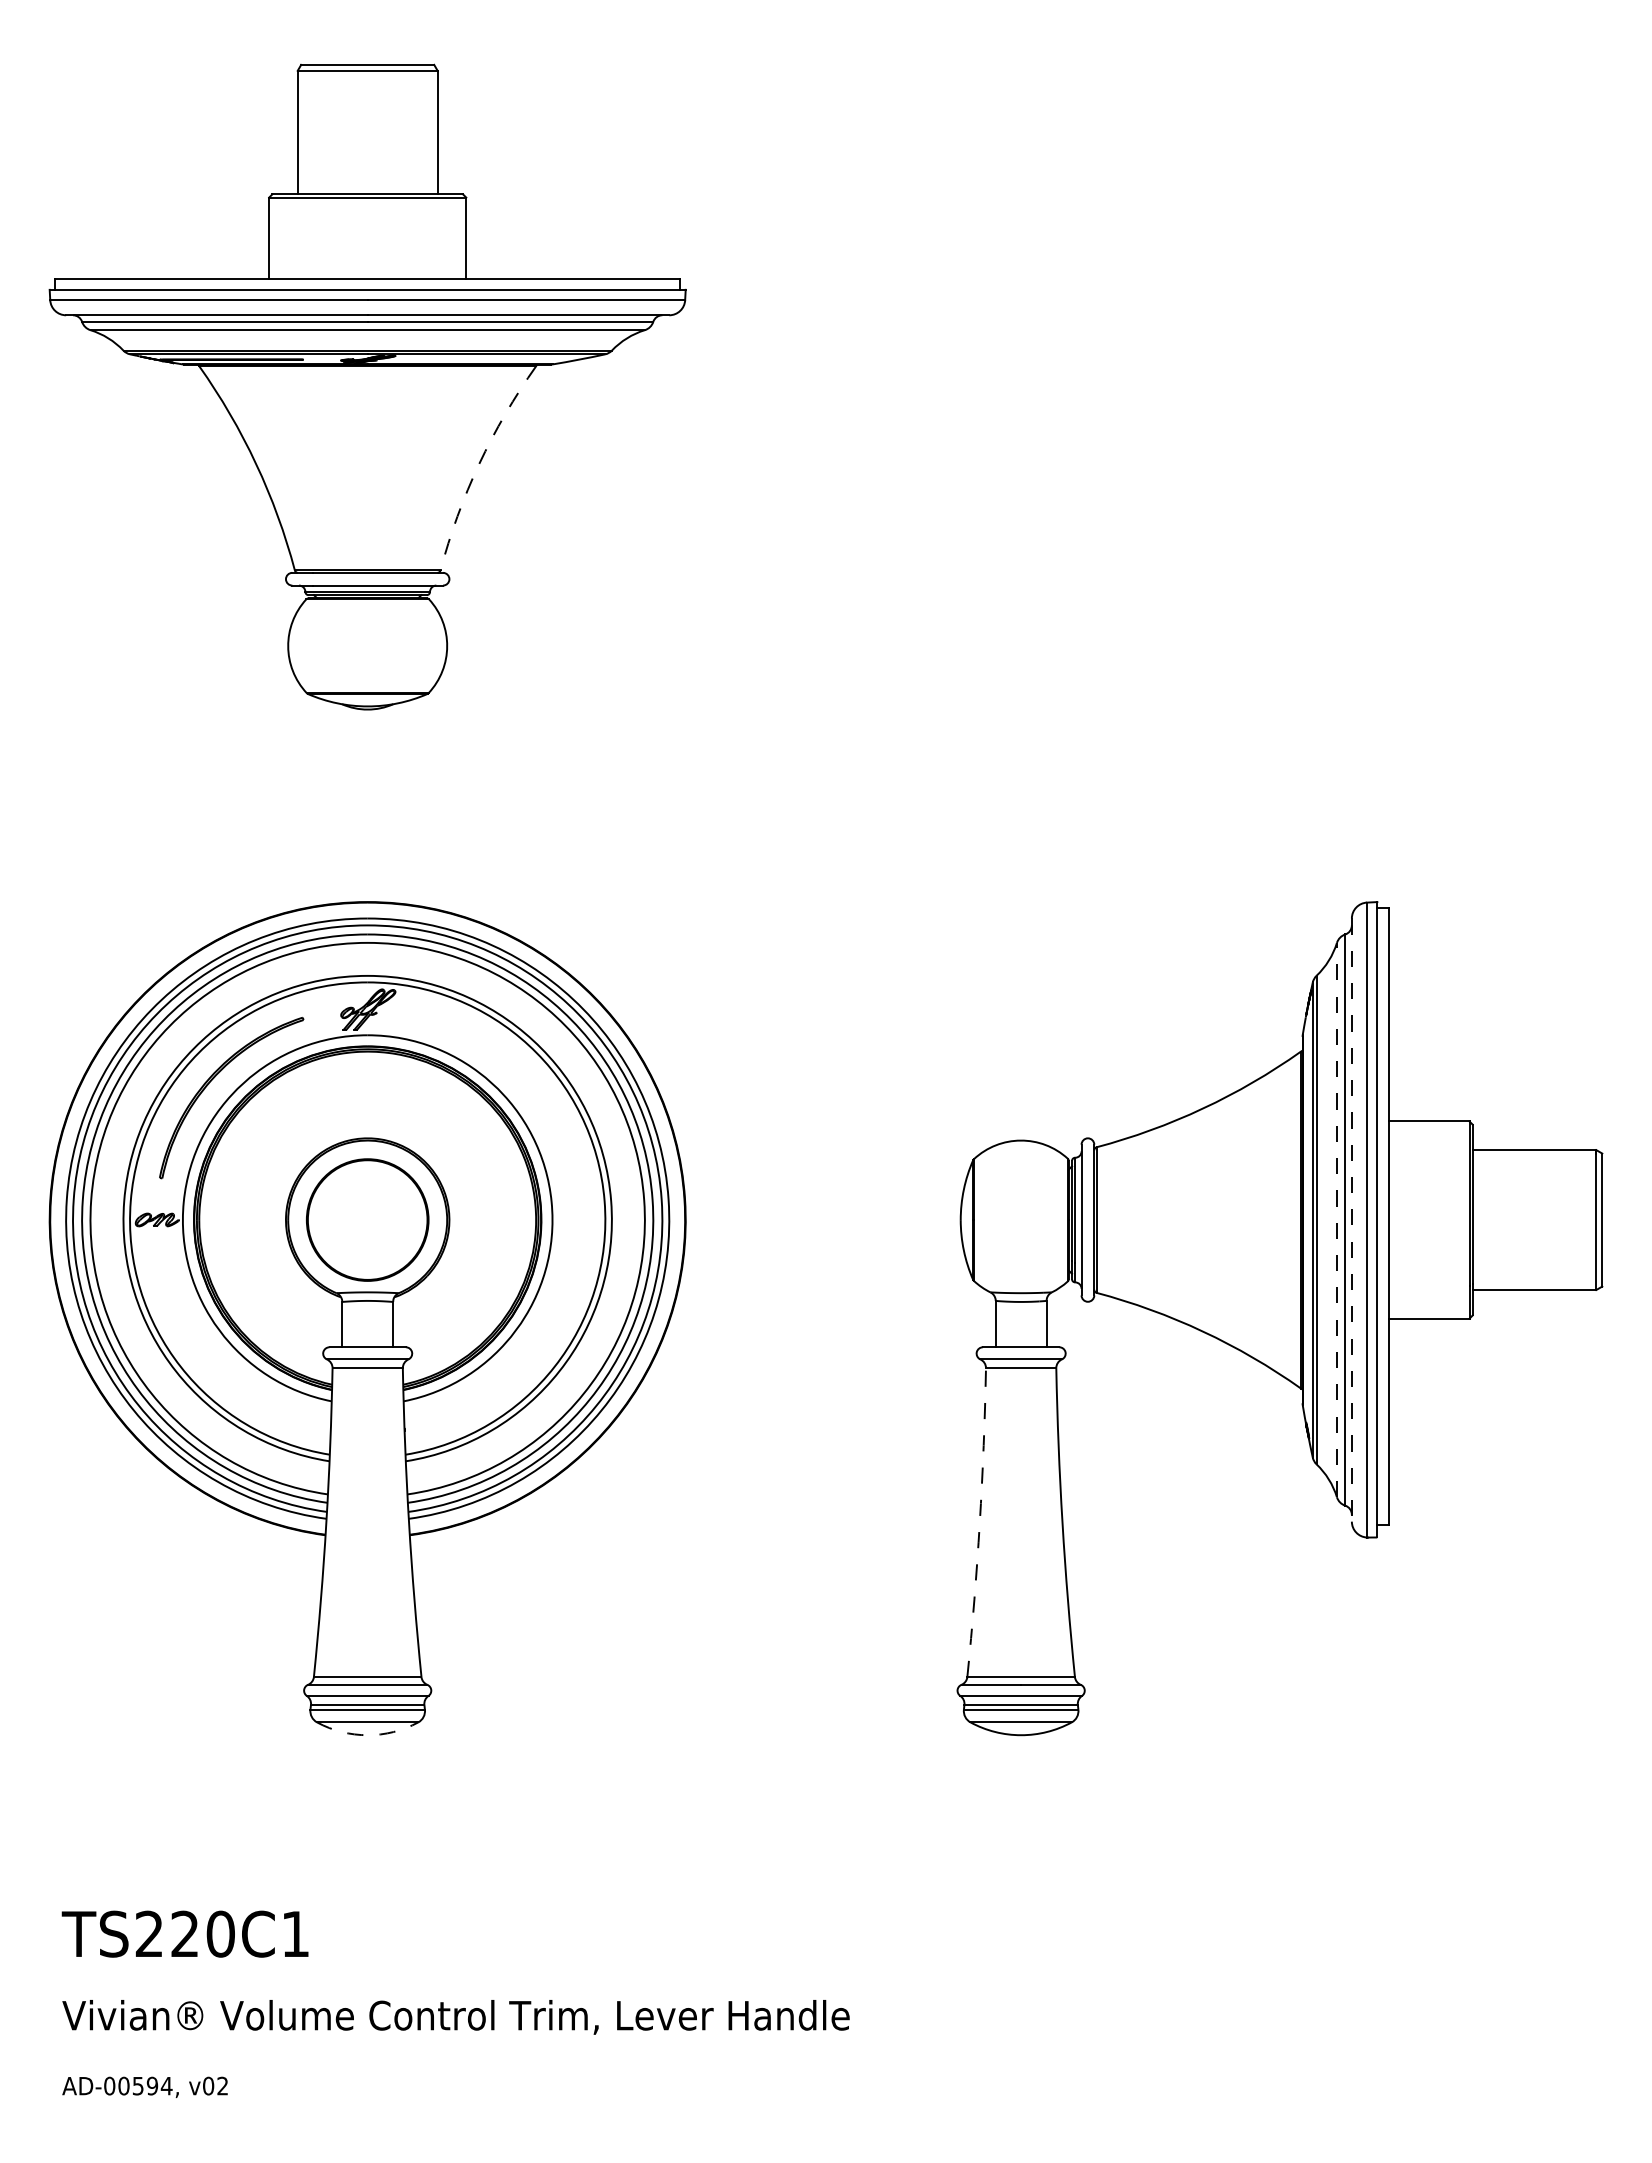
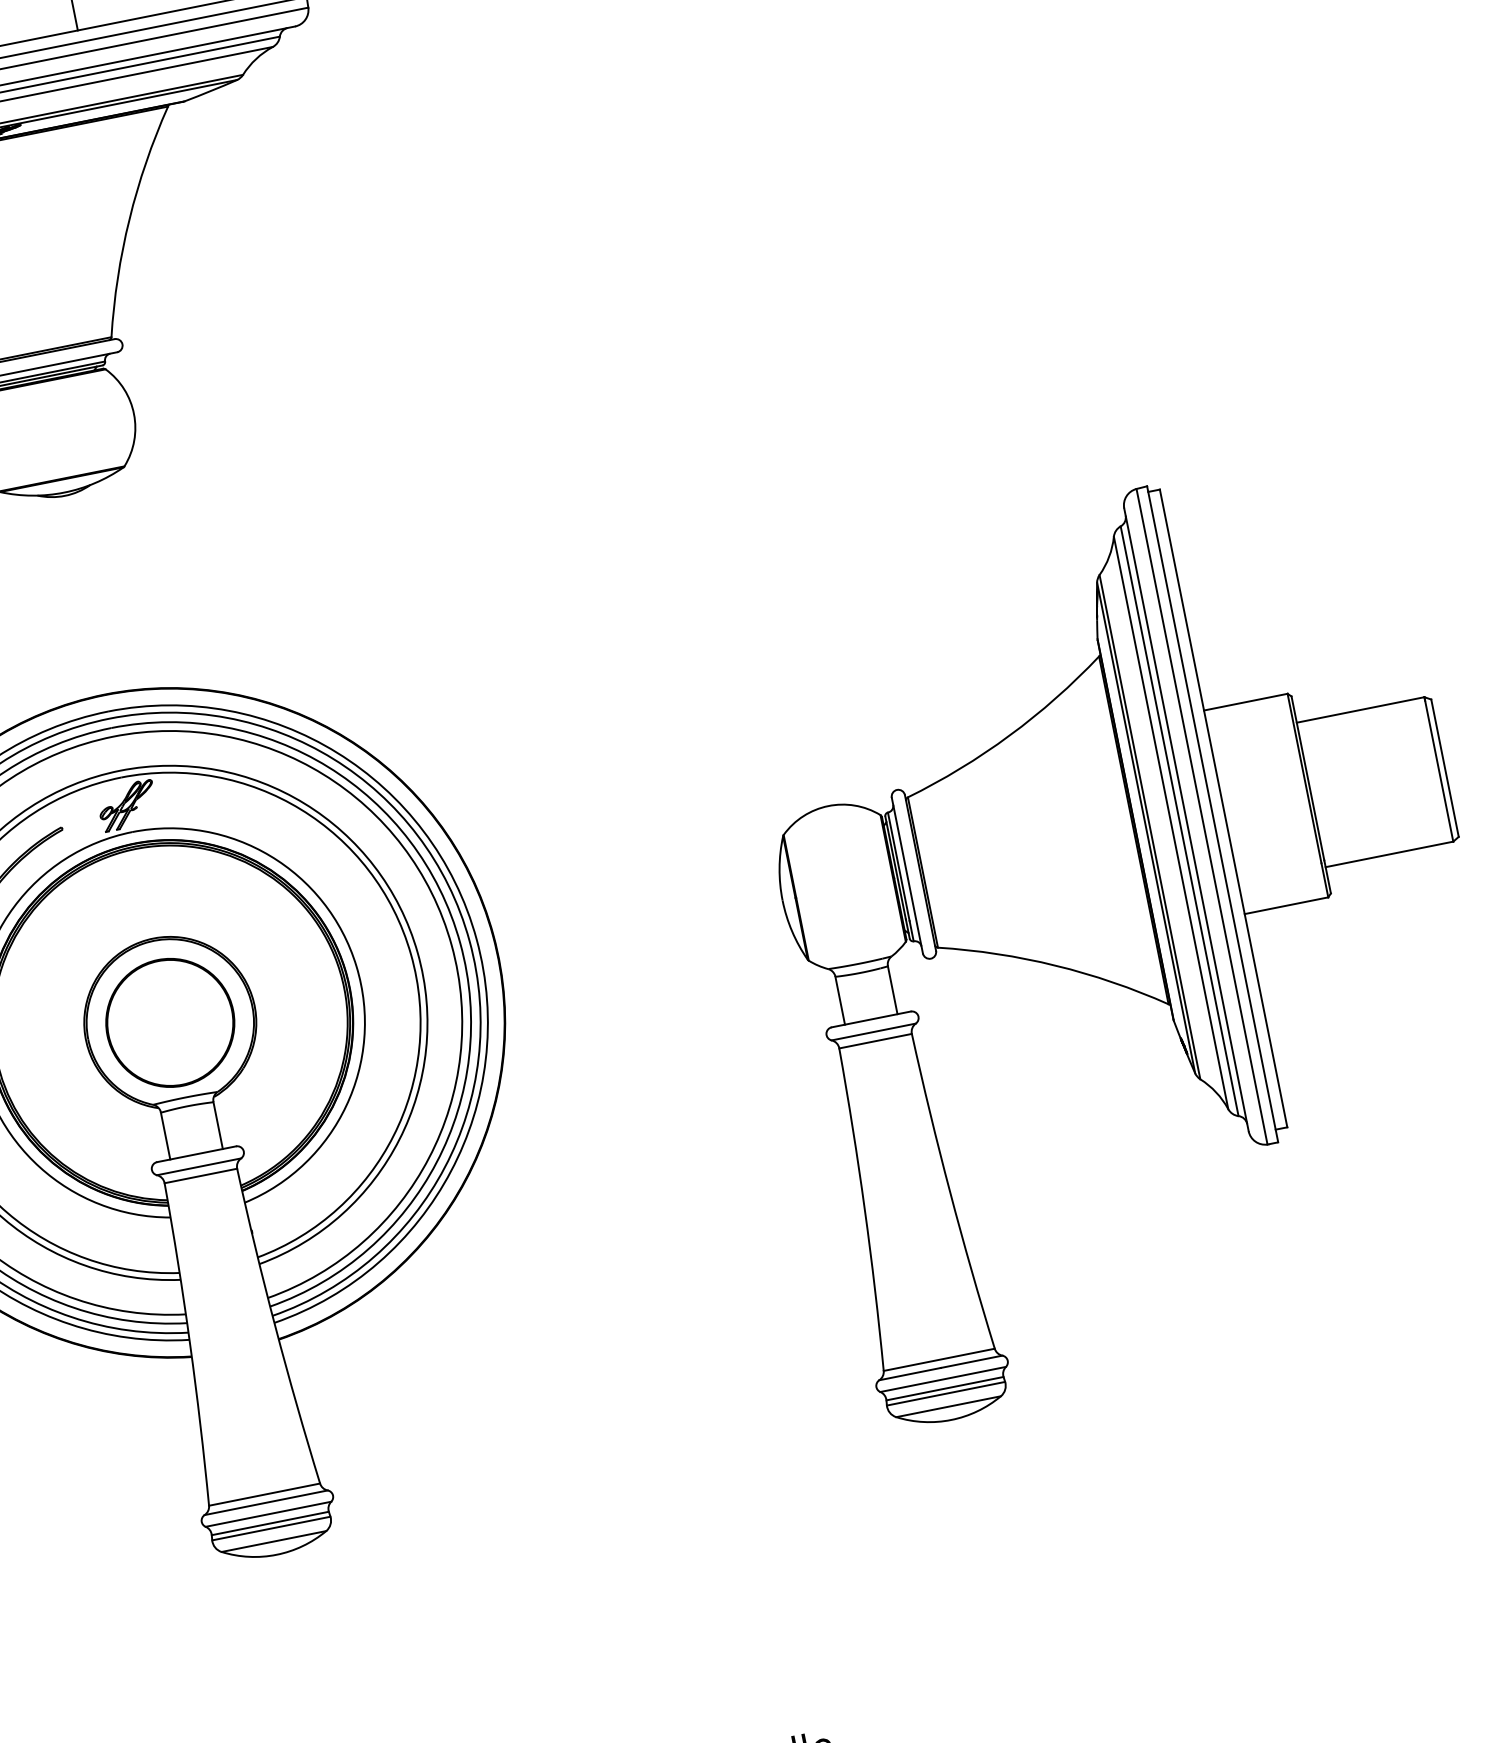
arc: (479, 464) -> (129, 219), dashed -> solid
line: (1336, 1219) -> (1170, 822), dashed -> solid
line: (1351, 1220) -> (1186, 820), dashed -> solid
arc: (979, 1522) -> (864, 1208), dashed -> solid
arc: (367, 1735) -> (276, 1555), dashed -> solid

